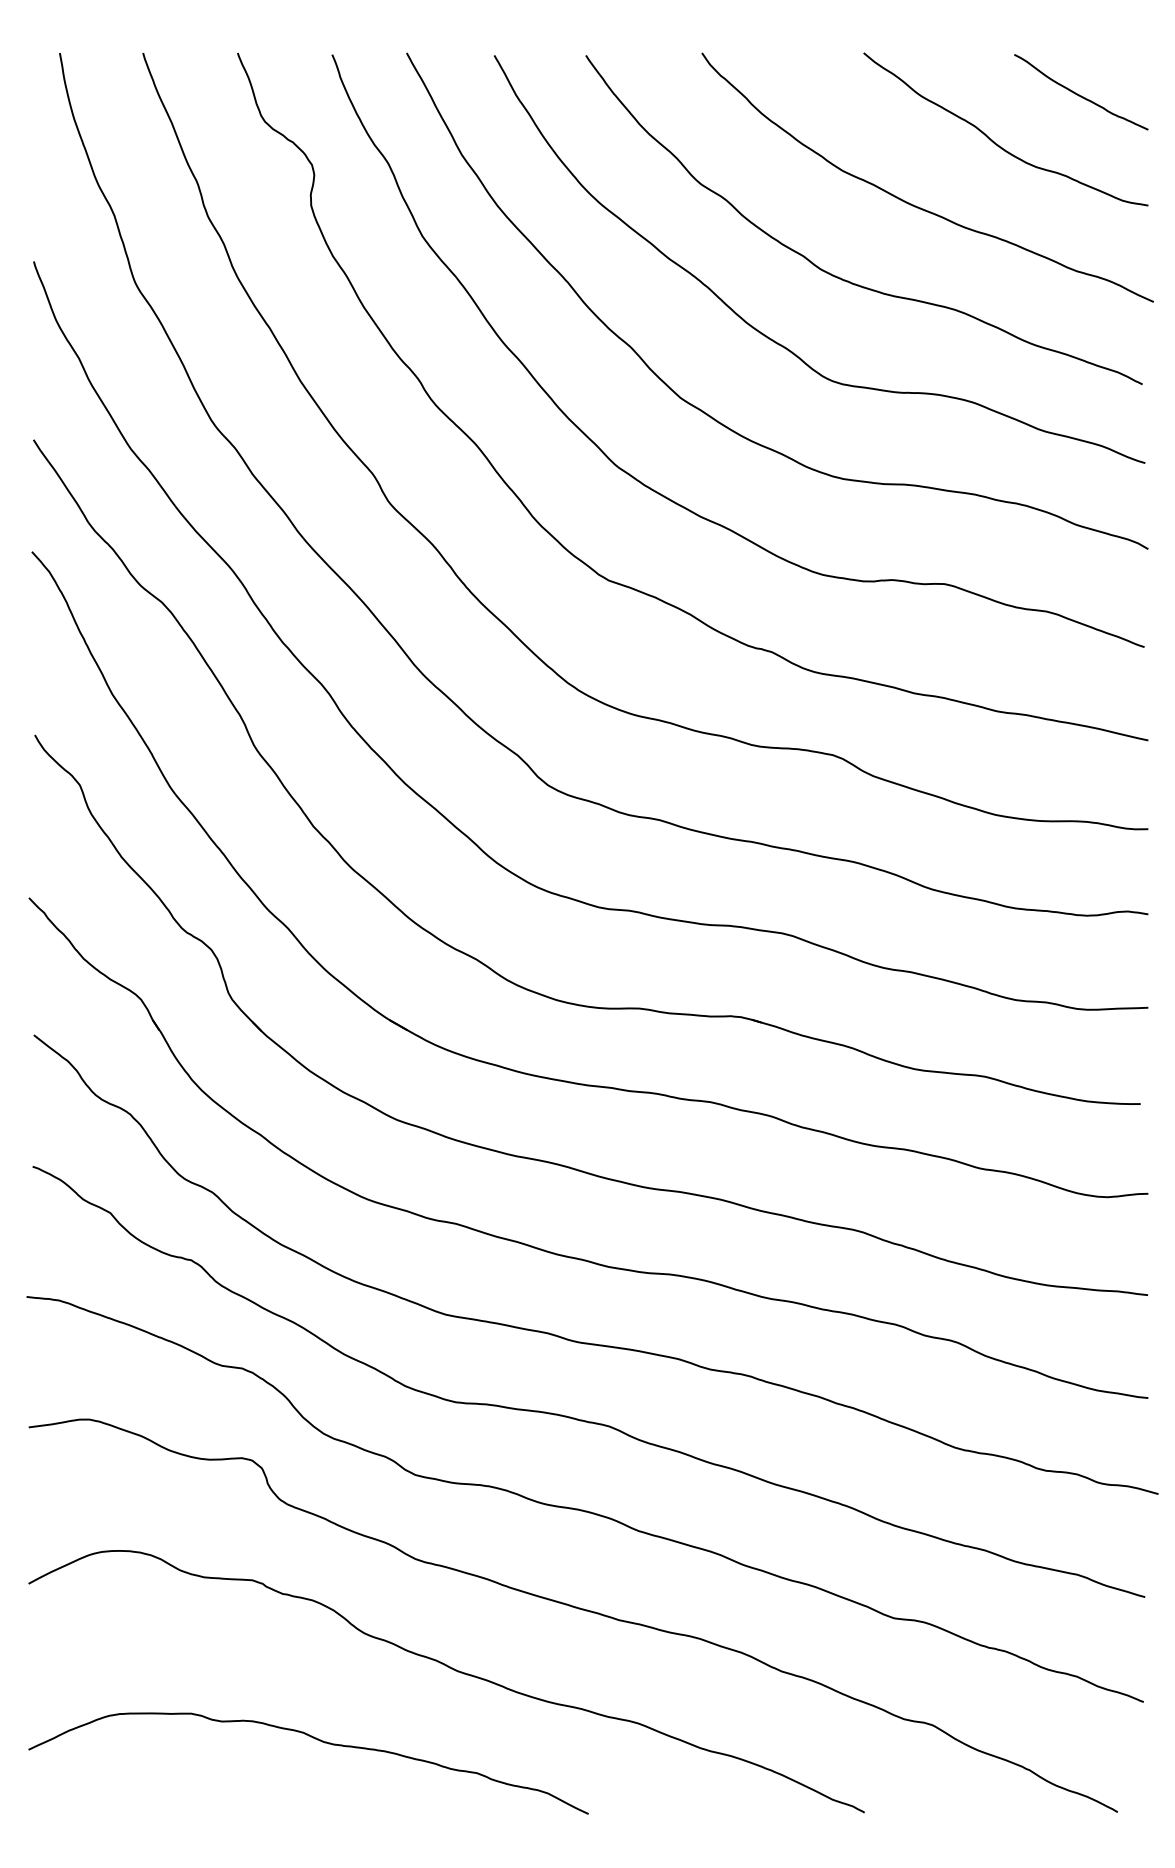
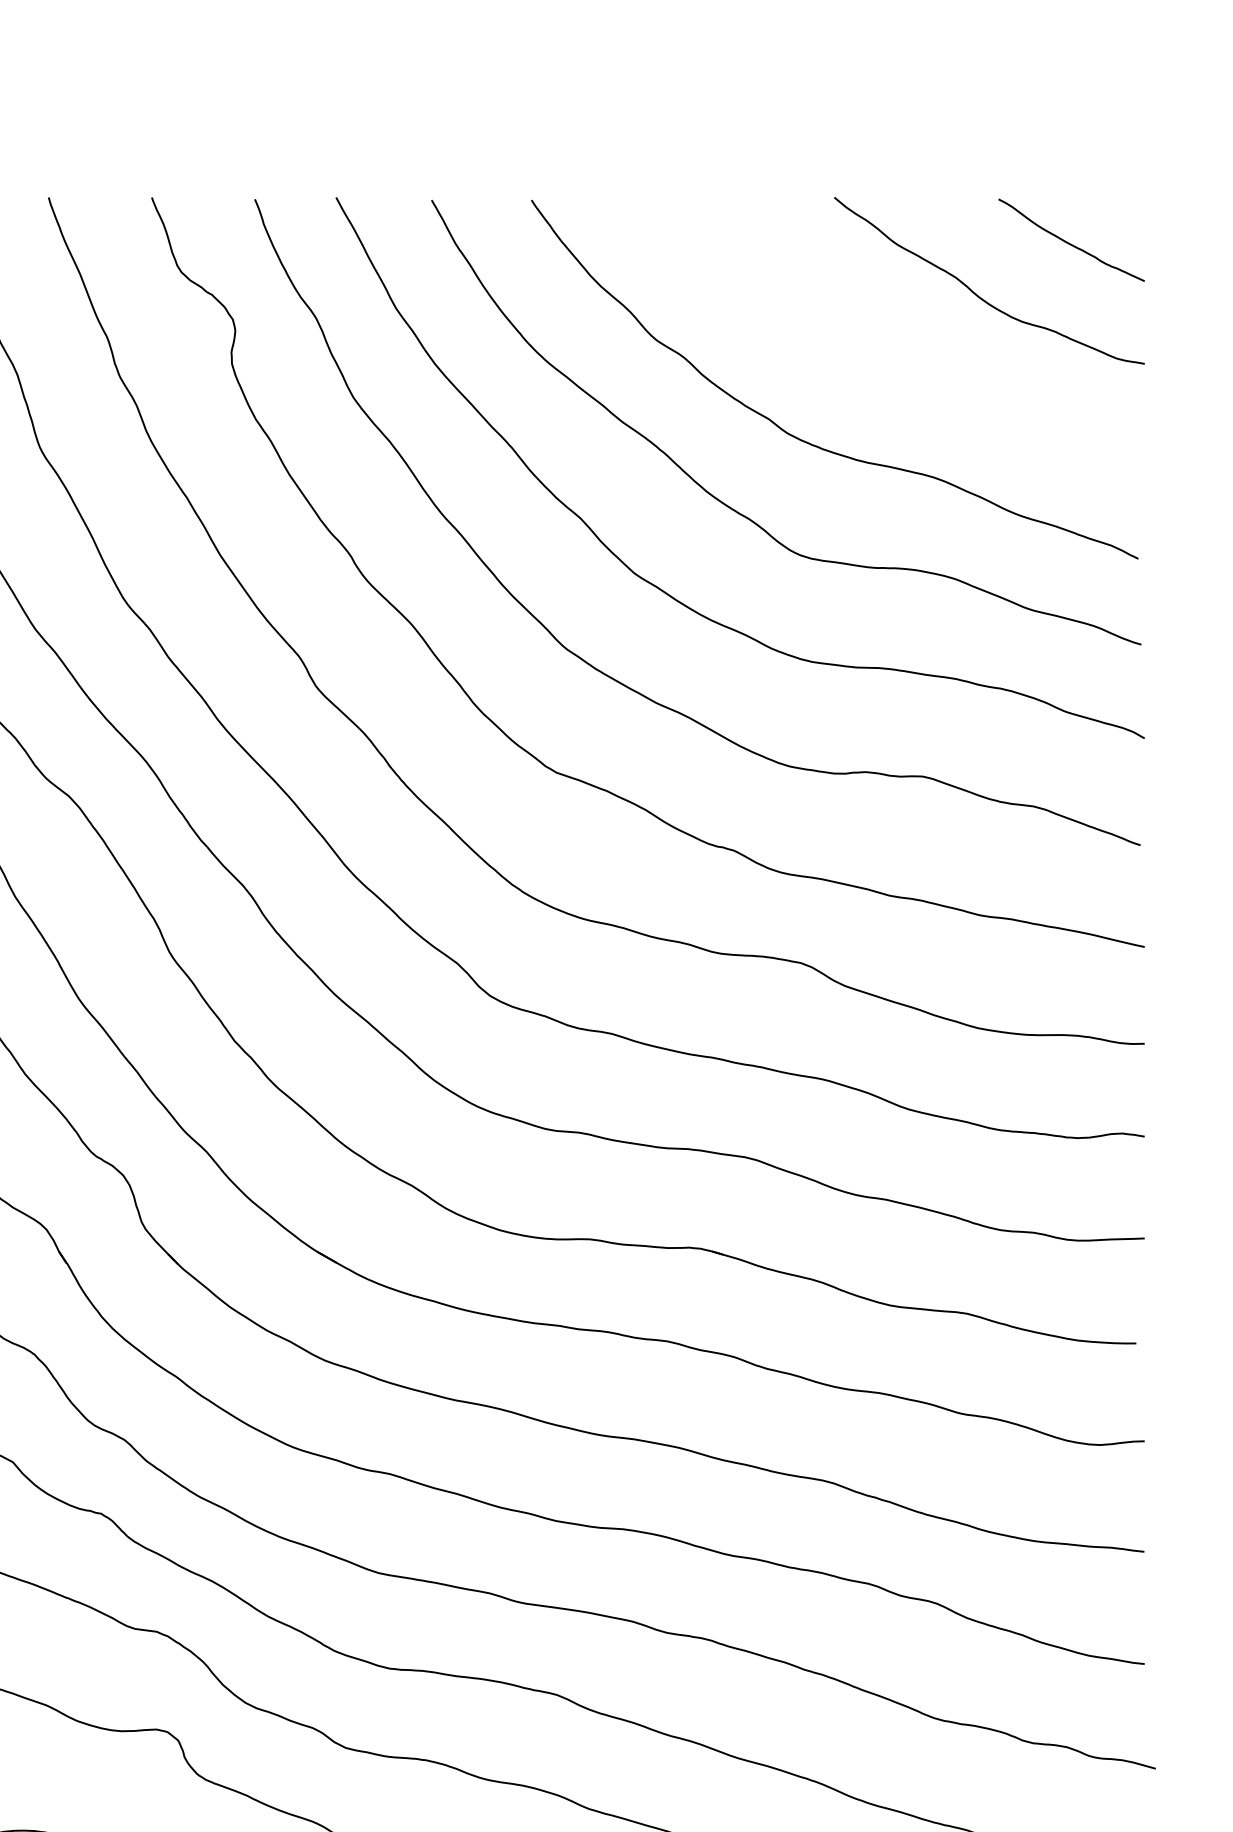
curve: (918, 206) -> (894, 364), removed

